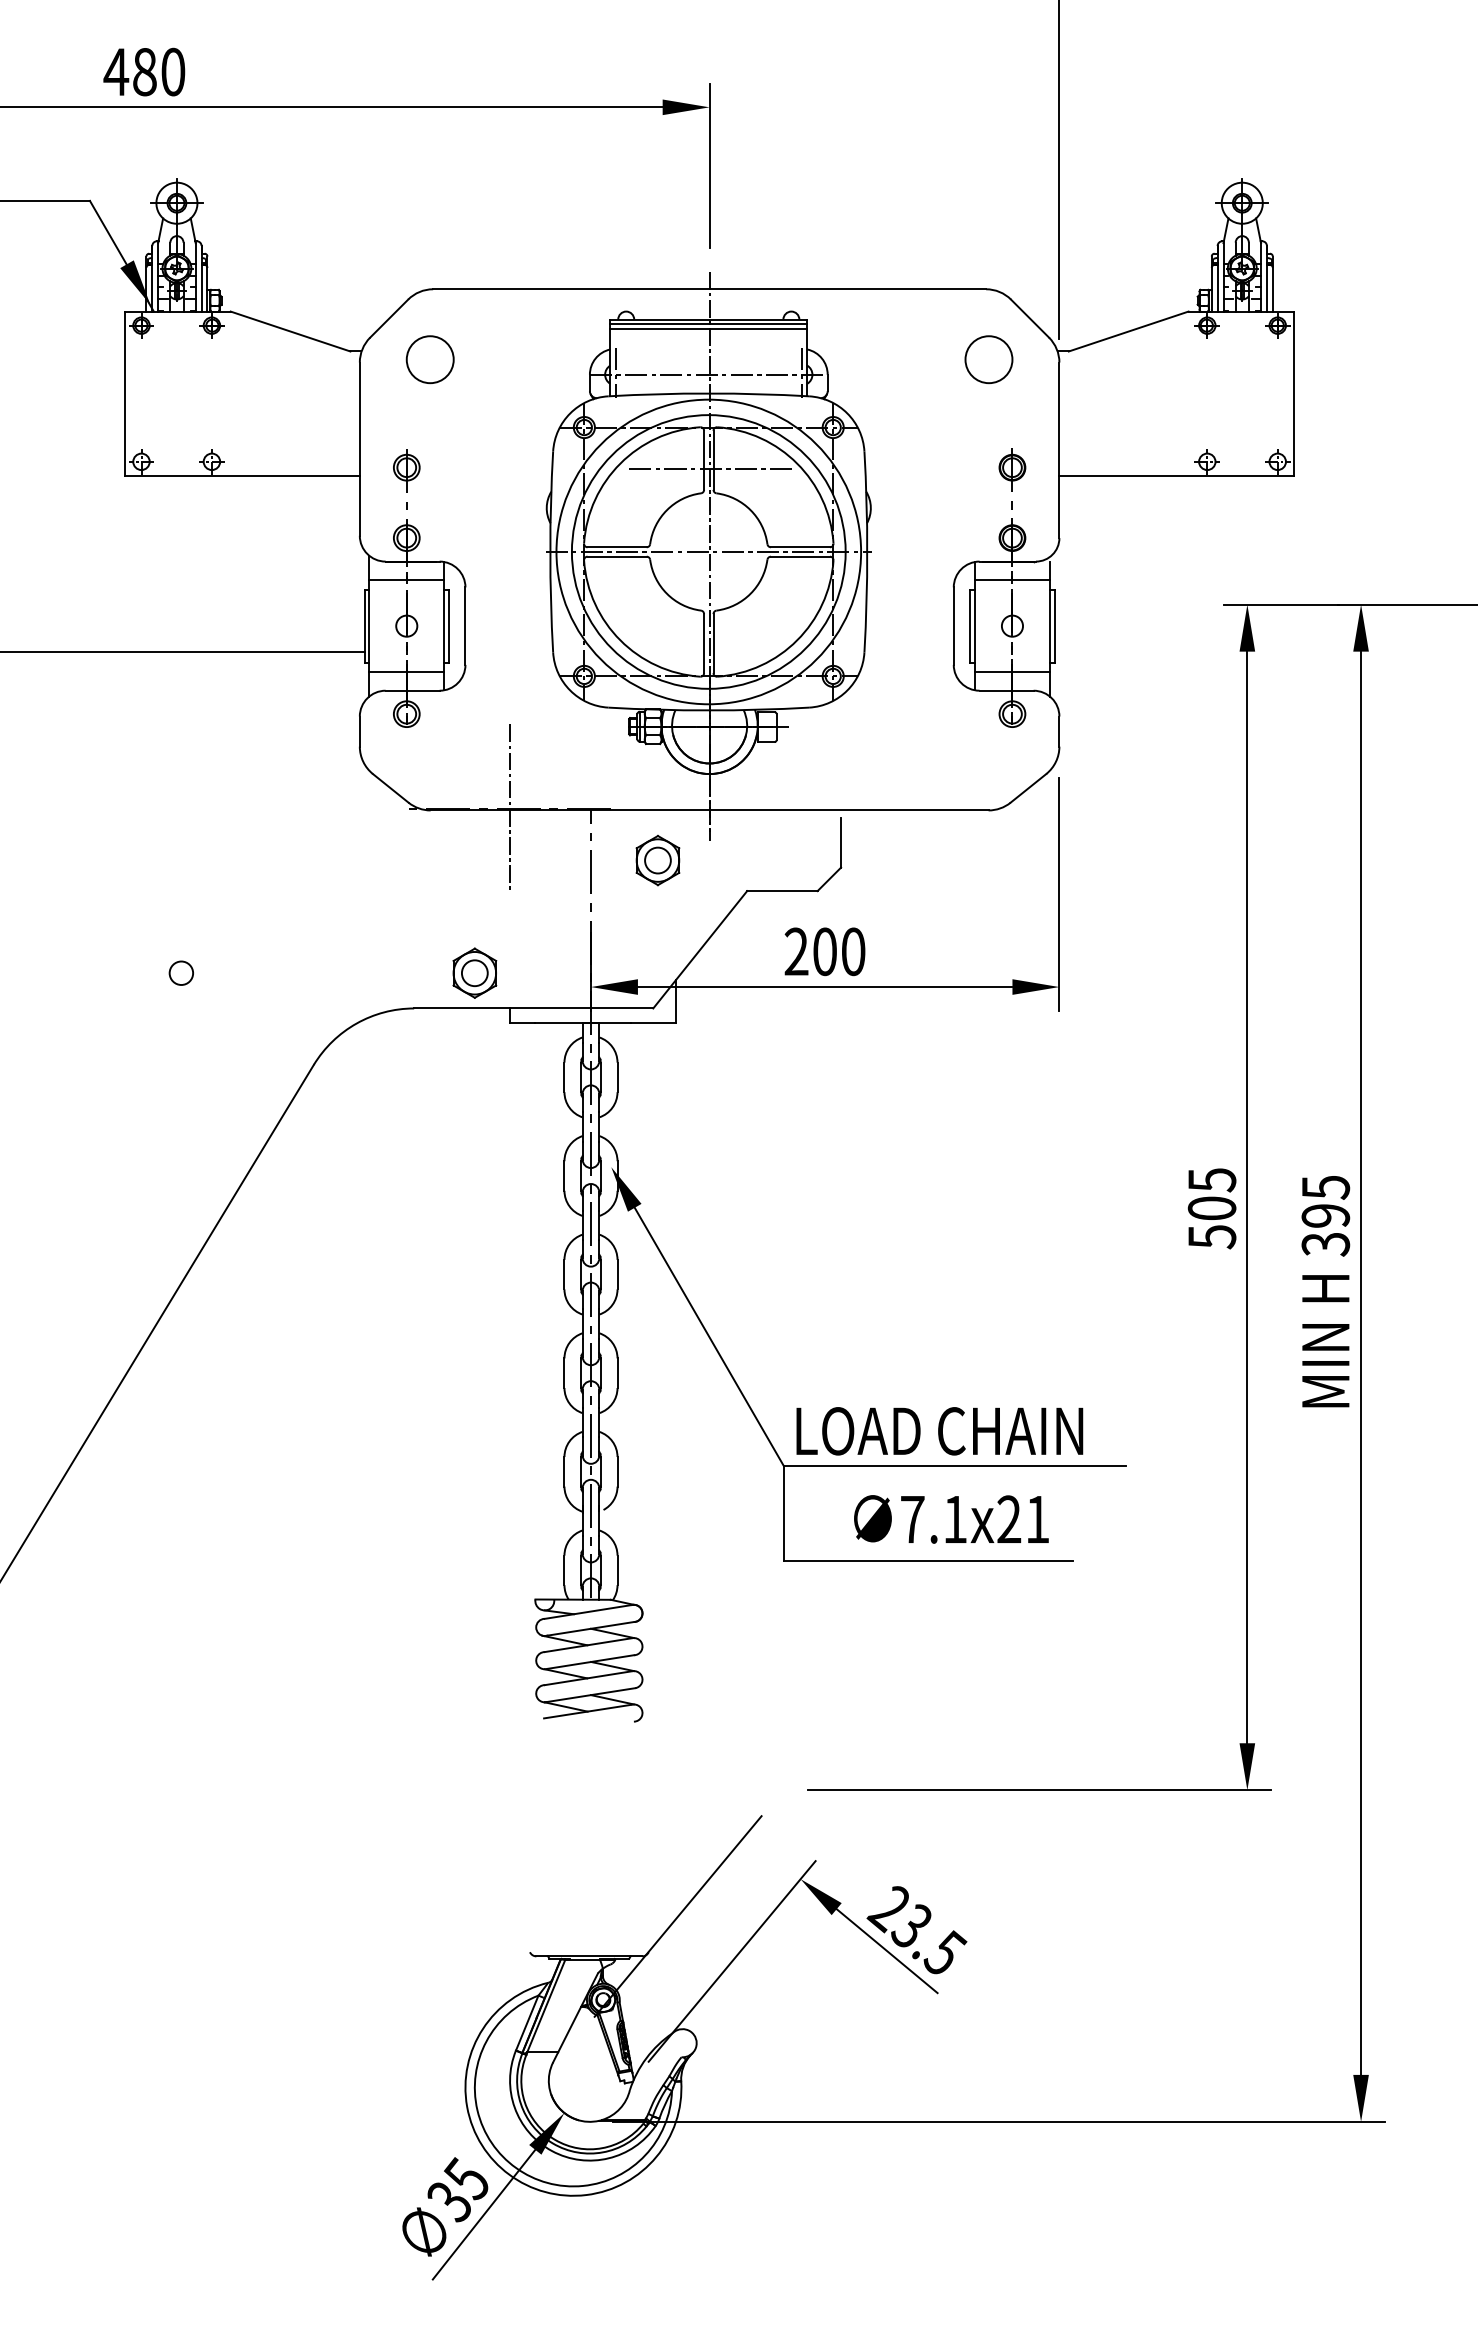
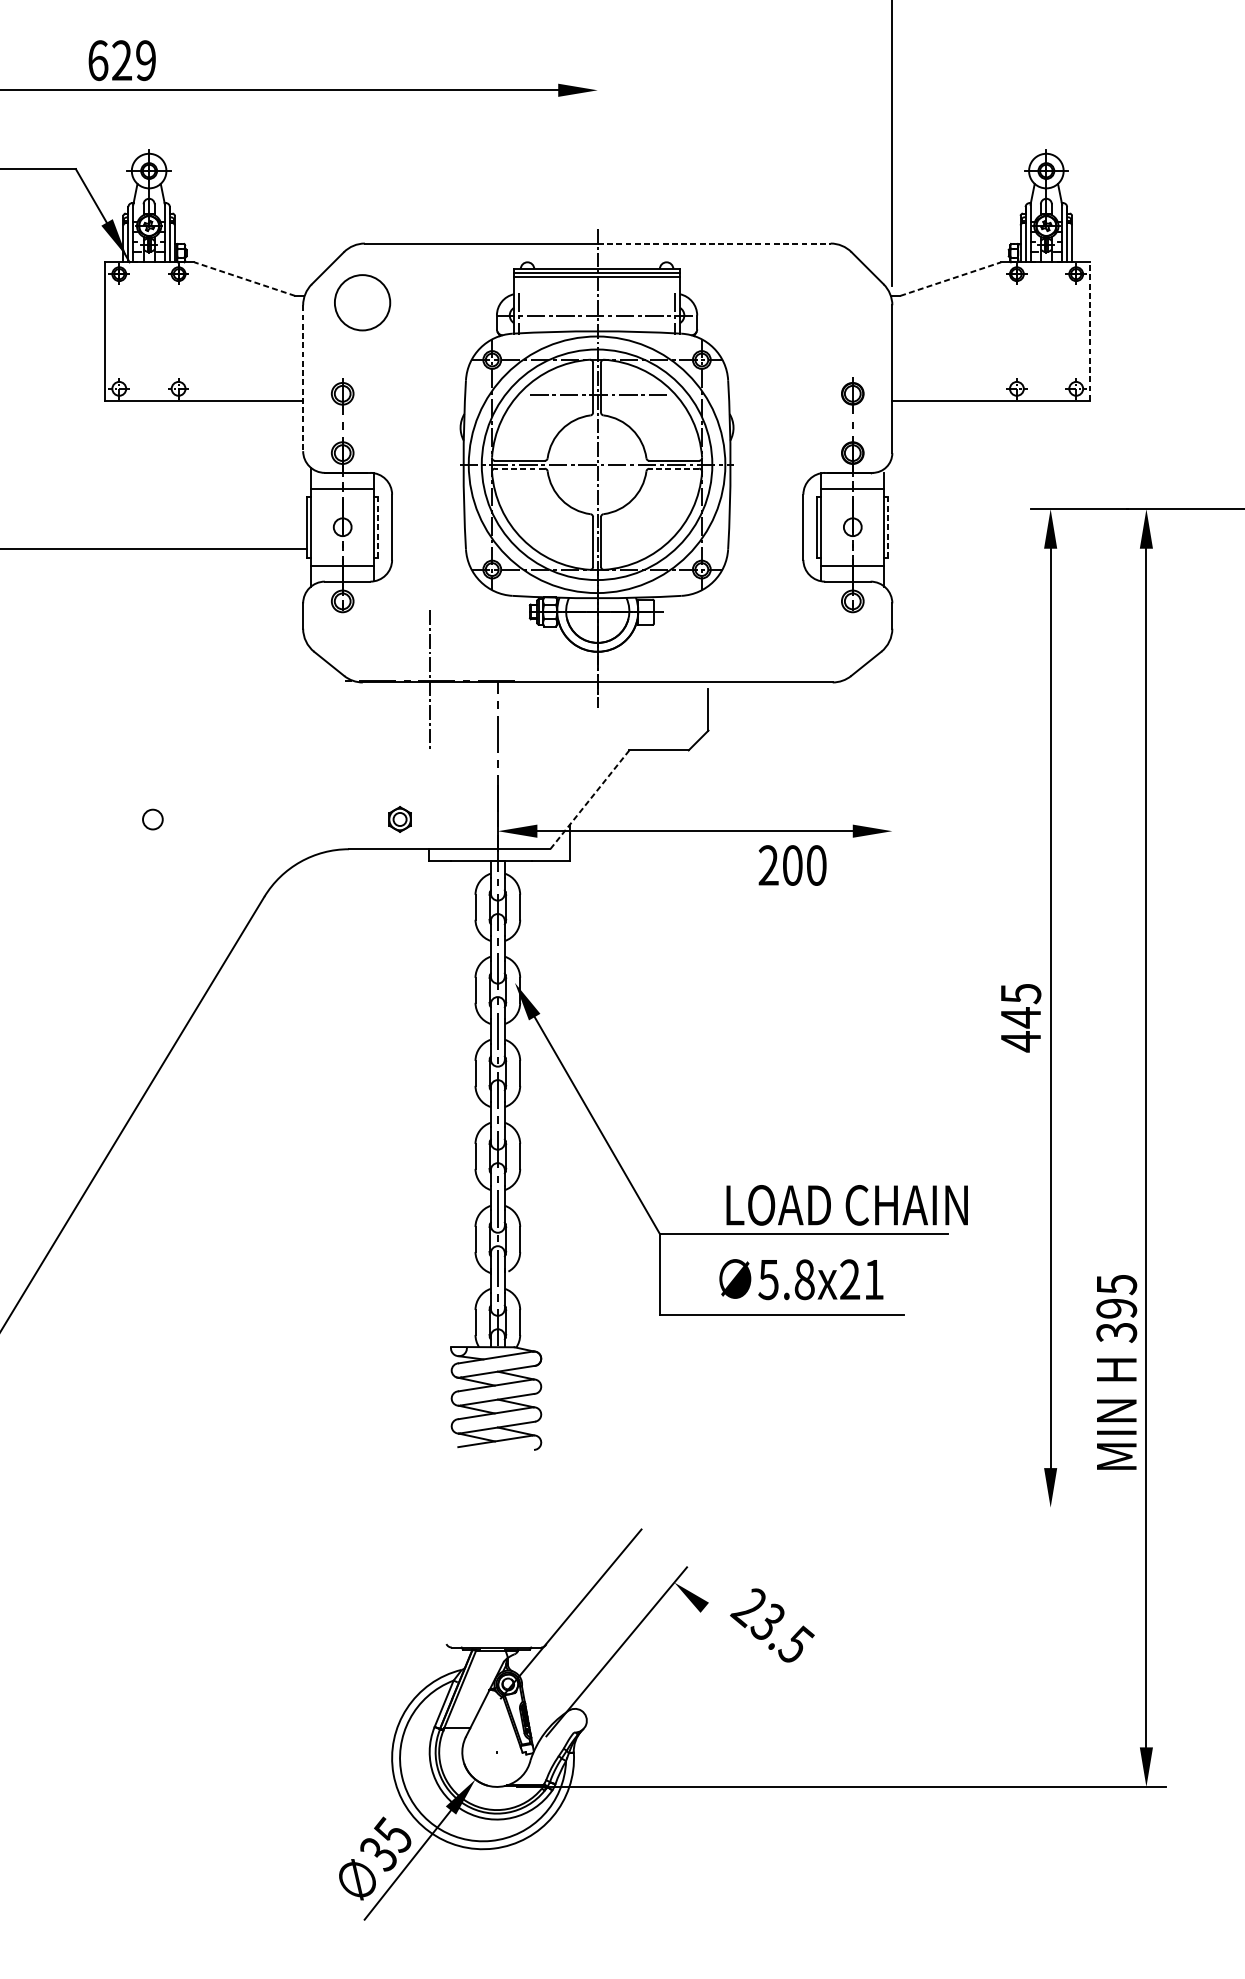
text: (144, 71) -> (121, 60), 480 -> 629
line: (709, 165) -> (597, 139), removed
line: (848, 289) -> (714, 243), solid -> dashed
line: (290, 331) -> (244, 279), solid -> dashed
line: (1129, 331) -> (951, 279), solid -> dashed
circle: (429, 359) -> (361, 302), size x1.4
circle: (988, 359) -> (832, 302), removed
line: (1294, 393) -> (1090, 331), solid -> dashed
line: (359, 449) -> (302, 378), solid -> dashed
line: (617, 556) -> (520, 468), solid -> dashed
line: (800, 556) -> (674, 468), solid -> dashed
line: (449, 626) -> (378, 527), solid -> dashed
line: (1054, 626) -> (888, 527), solid -> dashed
part: (657, 860) -> (553, 724), removed
line: (1059, 893) -> (892, 752), removed
line: (699, 950) -> (589, 800), solid -> dashed
text: (824, 951) -> (792, 865), moved
part: (474, 972) -> (399, 818), size x0.6
text: (1211, 1222) -> (1020, 1029), 505 -> 445
text: (1325, 1291) -> (1116, 1372), moved
text: (939, 1431) -> (846, 1205), moved
text: (933, 1519) -> (786, 1279), 7.1x21 -> 5.8x21
line: (1039, 1790) -> (875, 1507), removed
line: (886, 1951) -> (746, 1643), removed

